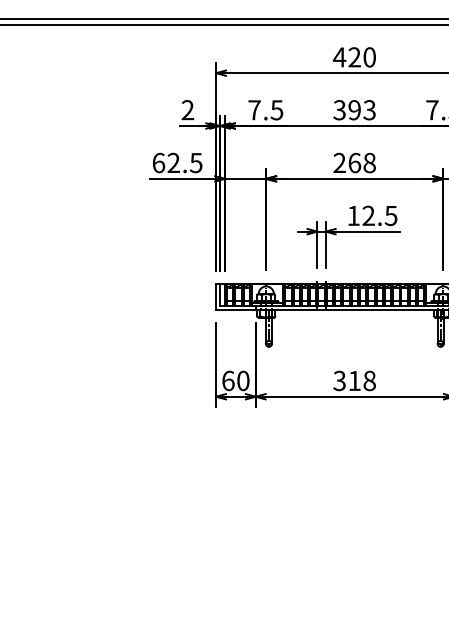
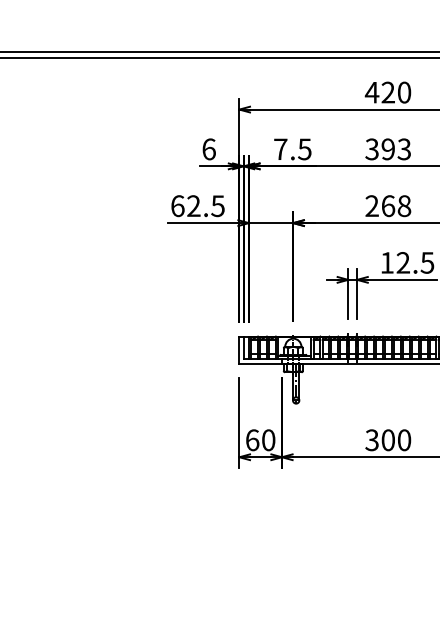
text: (187, 110) -> (208, 149), 2 -> 6
text: (361, 380) -> (395, 439), 318 -> 300

